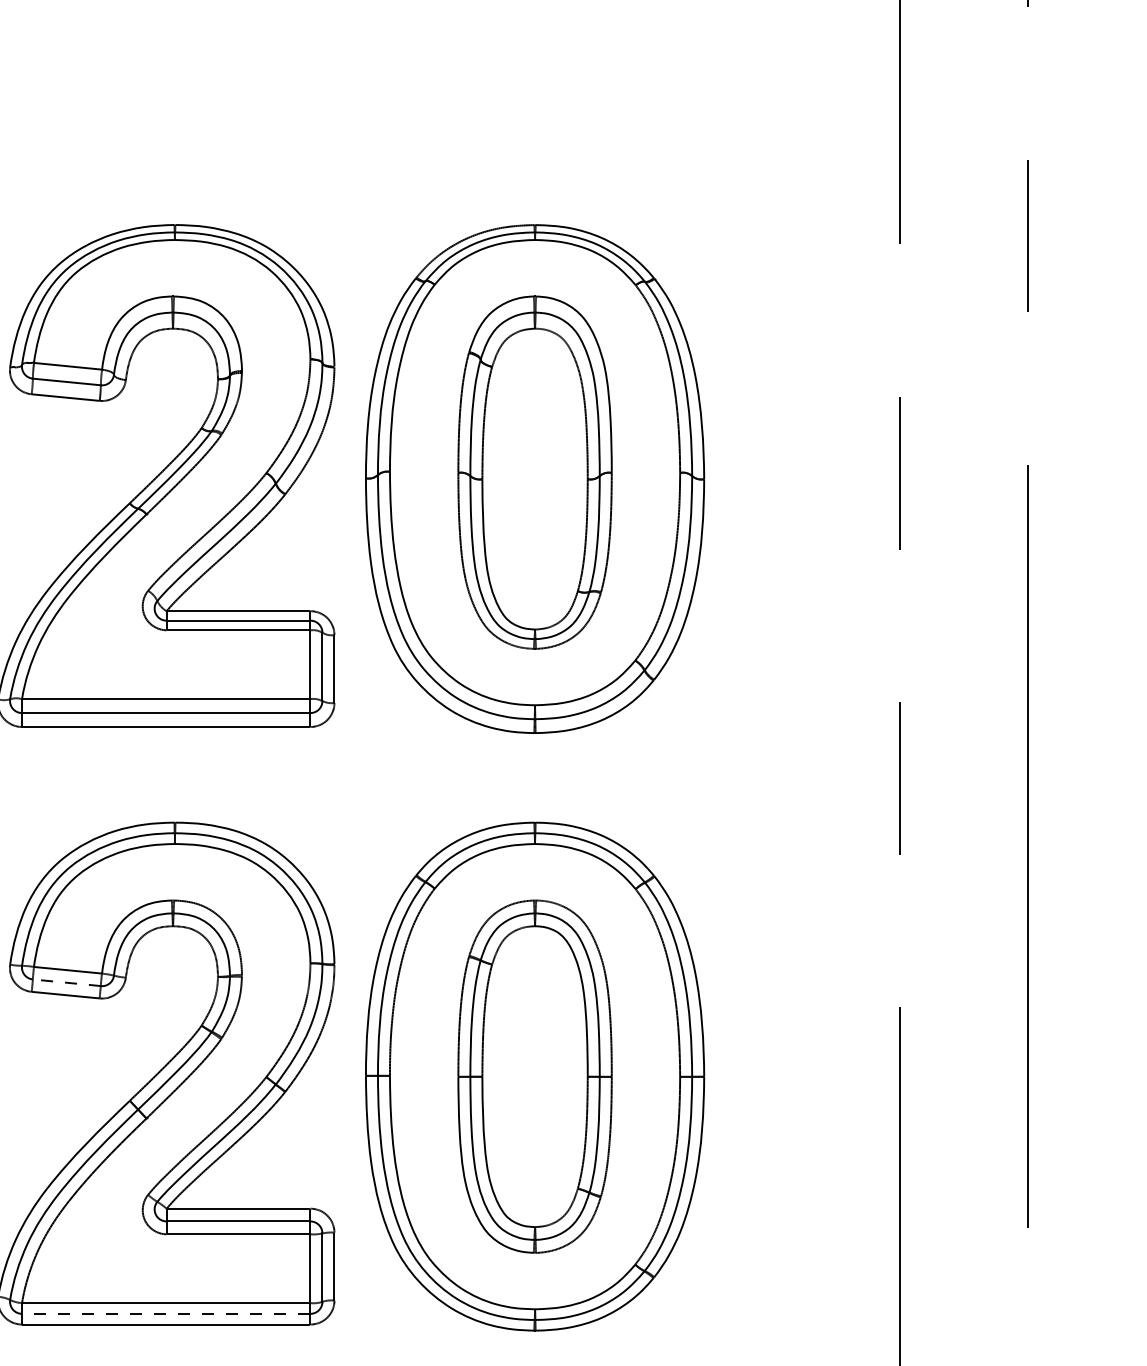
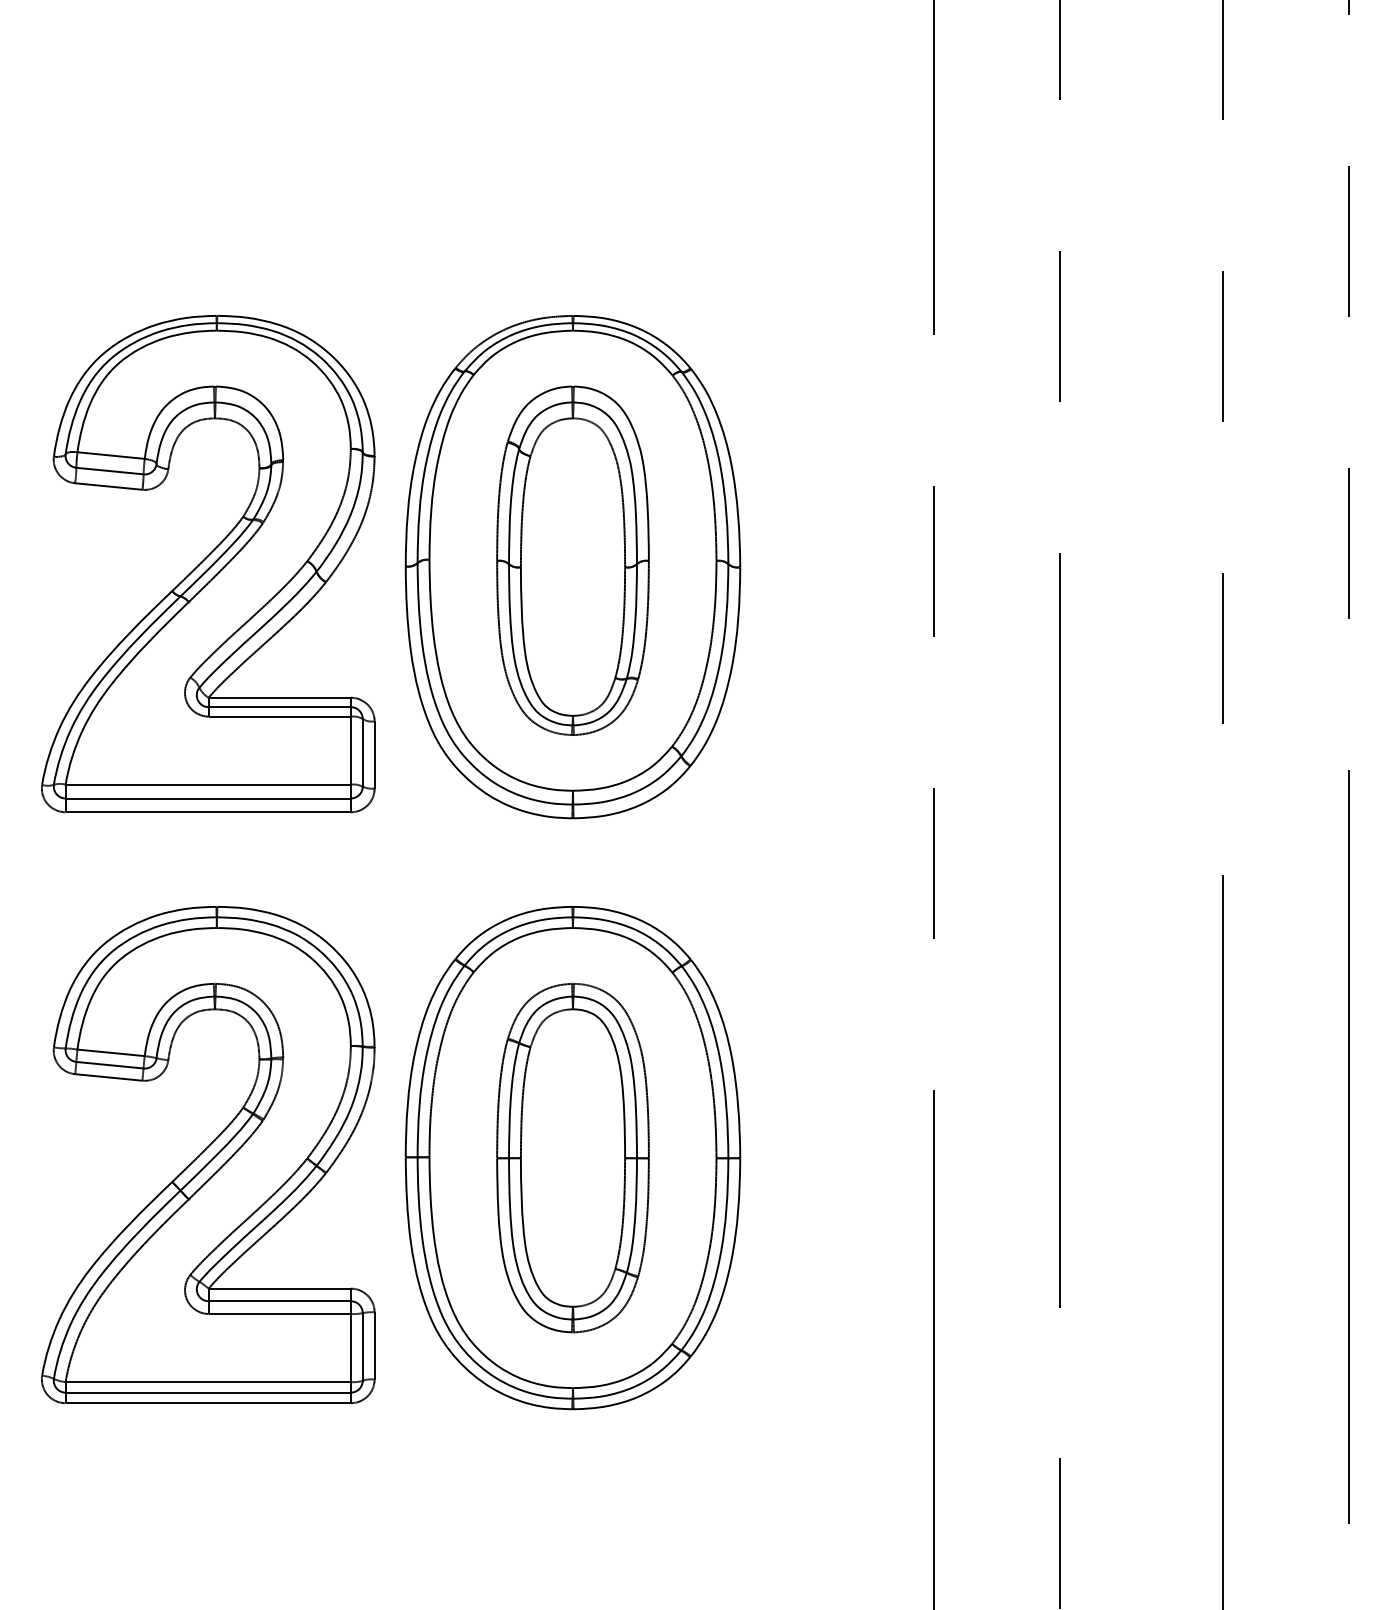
line: (66, 983) -> (109, 1065), dashed -> solid
line: (166, 1313) -> (208, 1392), dashed -> solid

